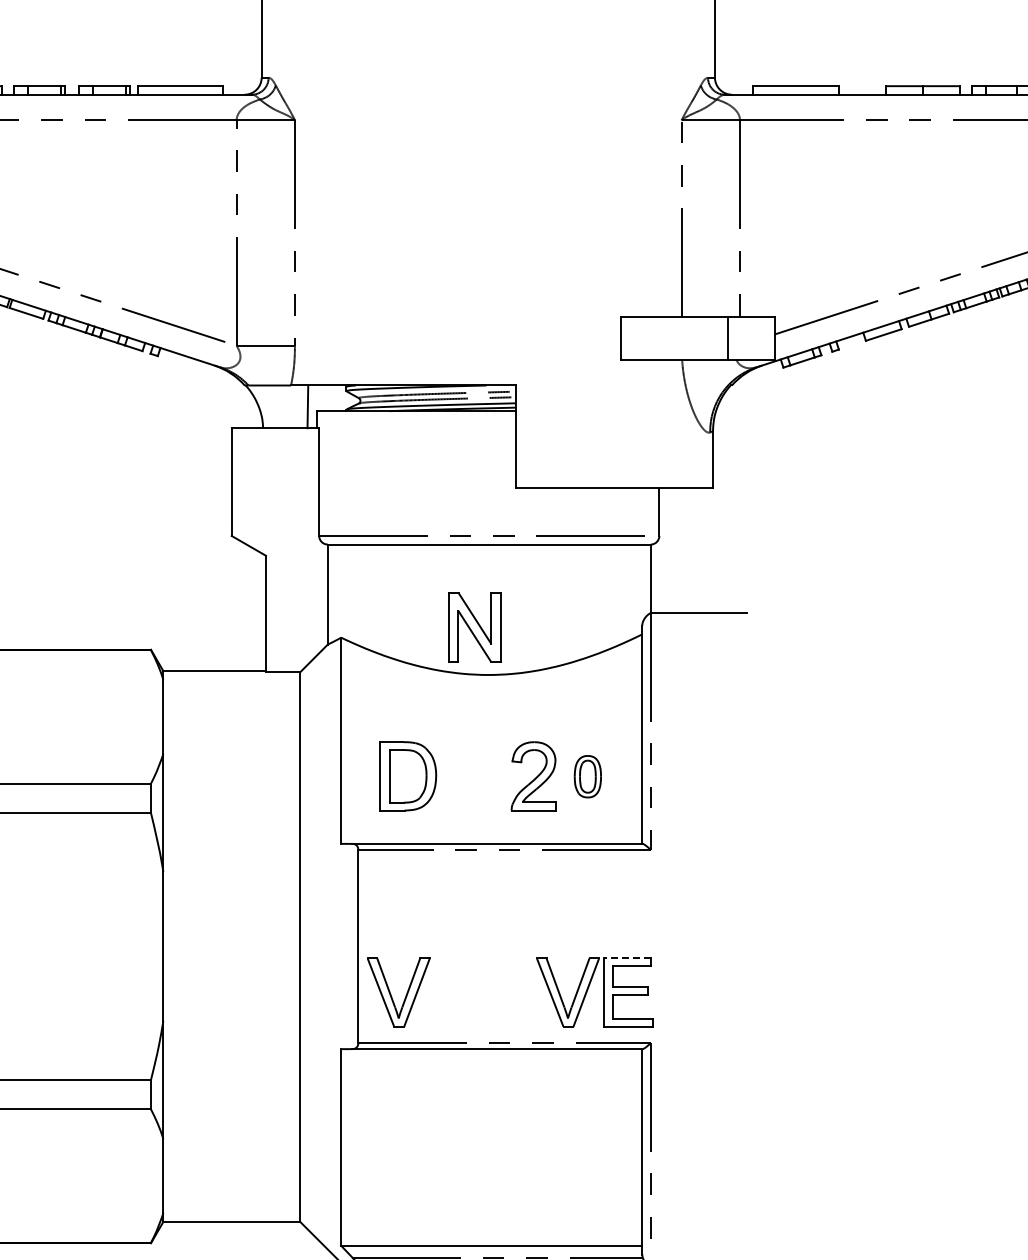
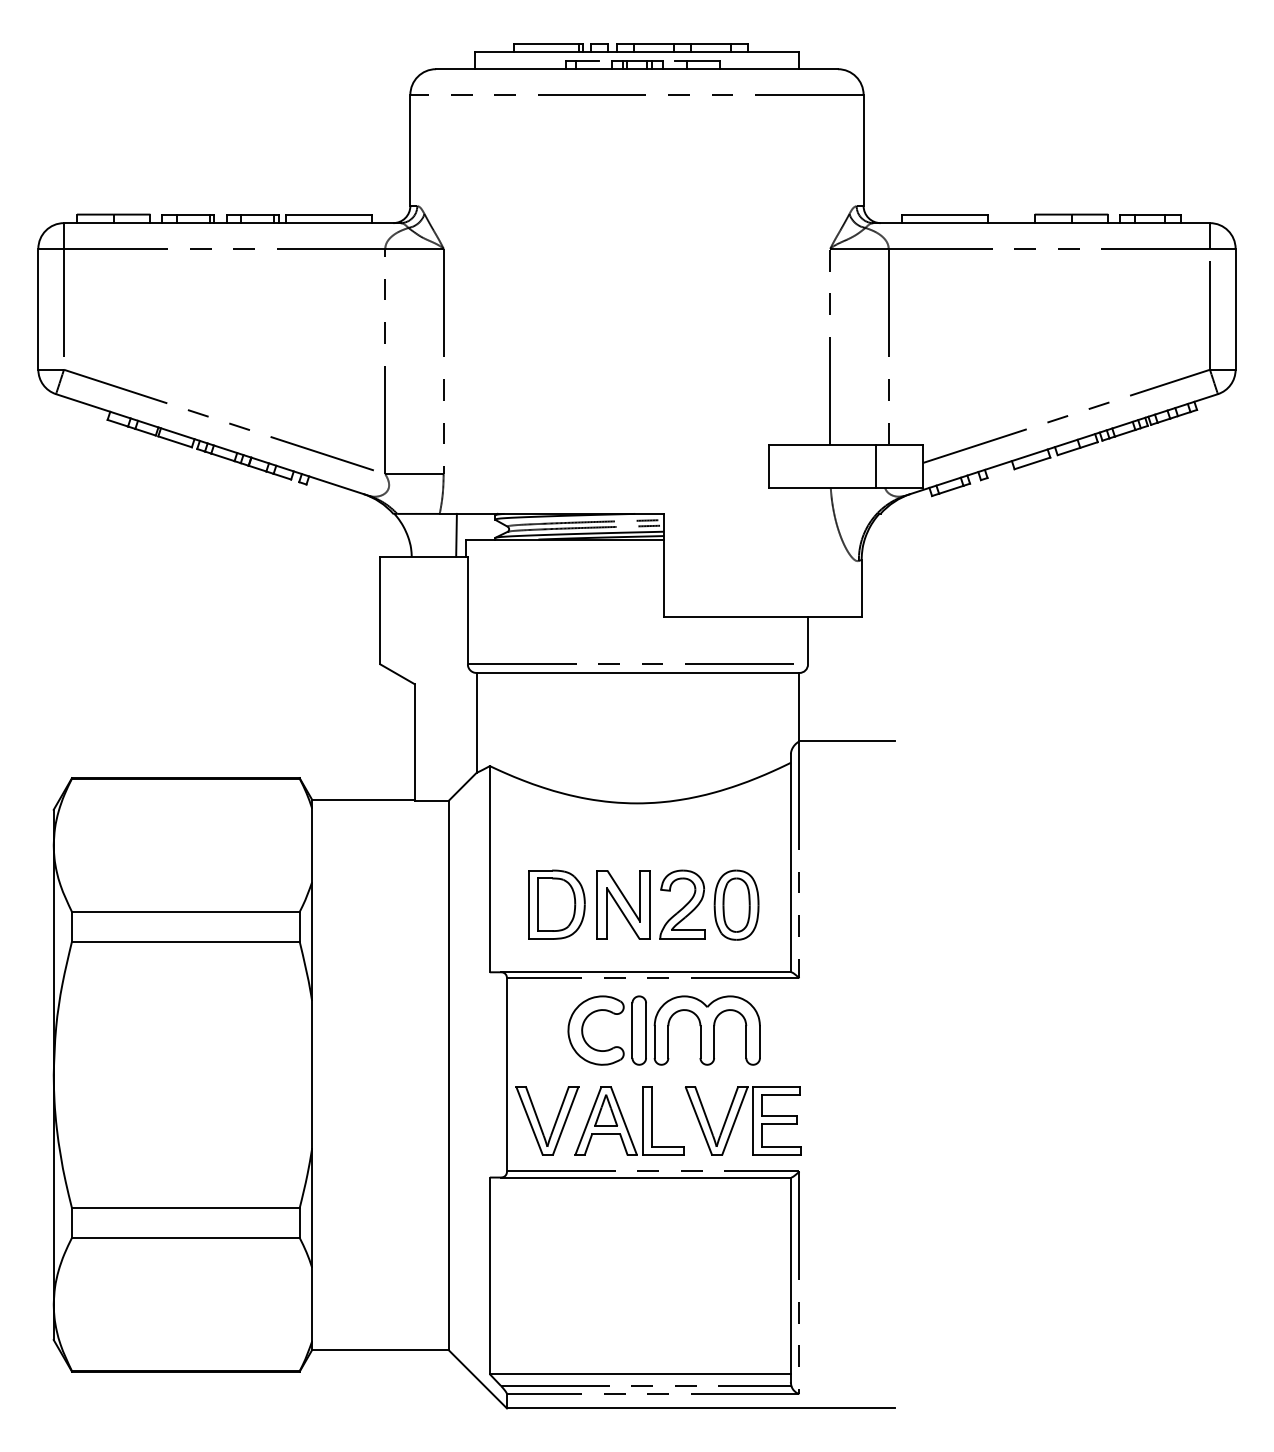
part: (474, 627) -> (623, 904), moved
part: (587, 776) -> (736, 904), size x1.67
part: (514, 902) -> (663, 1030), added
line: (626, 958) -> (775, 1086), dashed -> solid
part: (480, 992) -> (629, 1120), added

